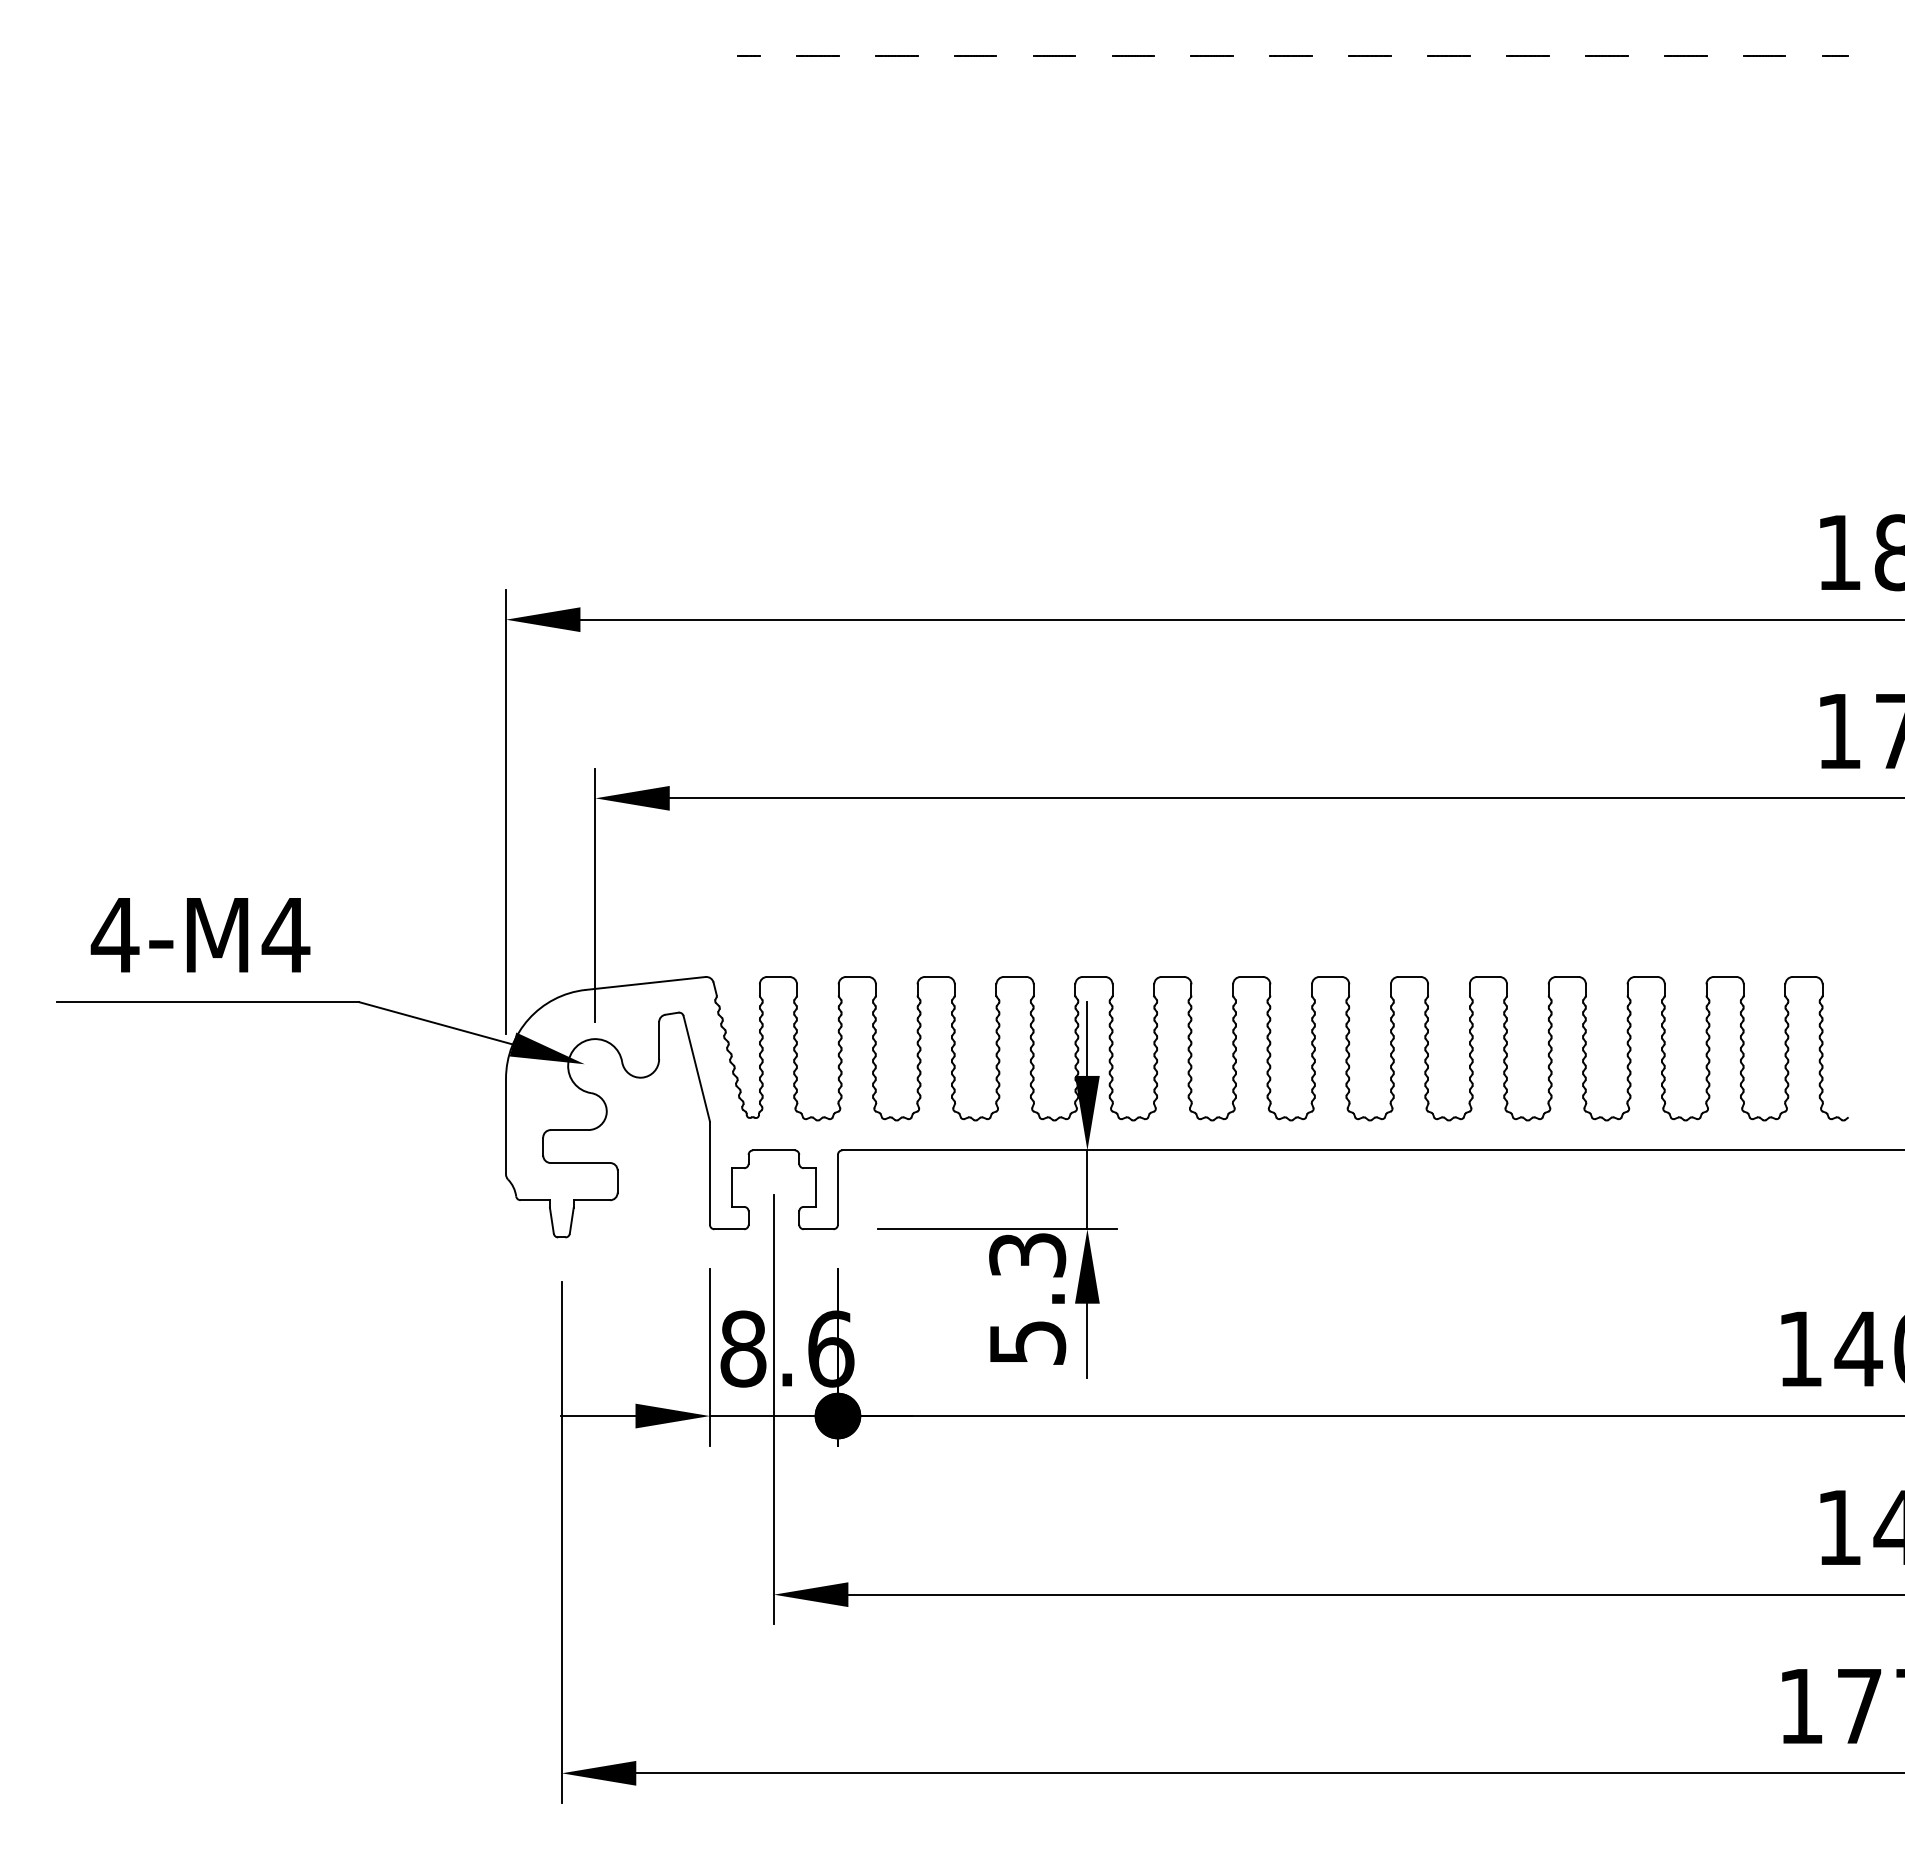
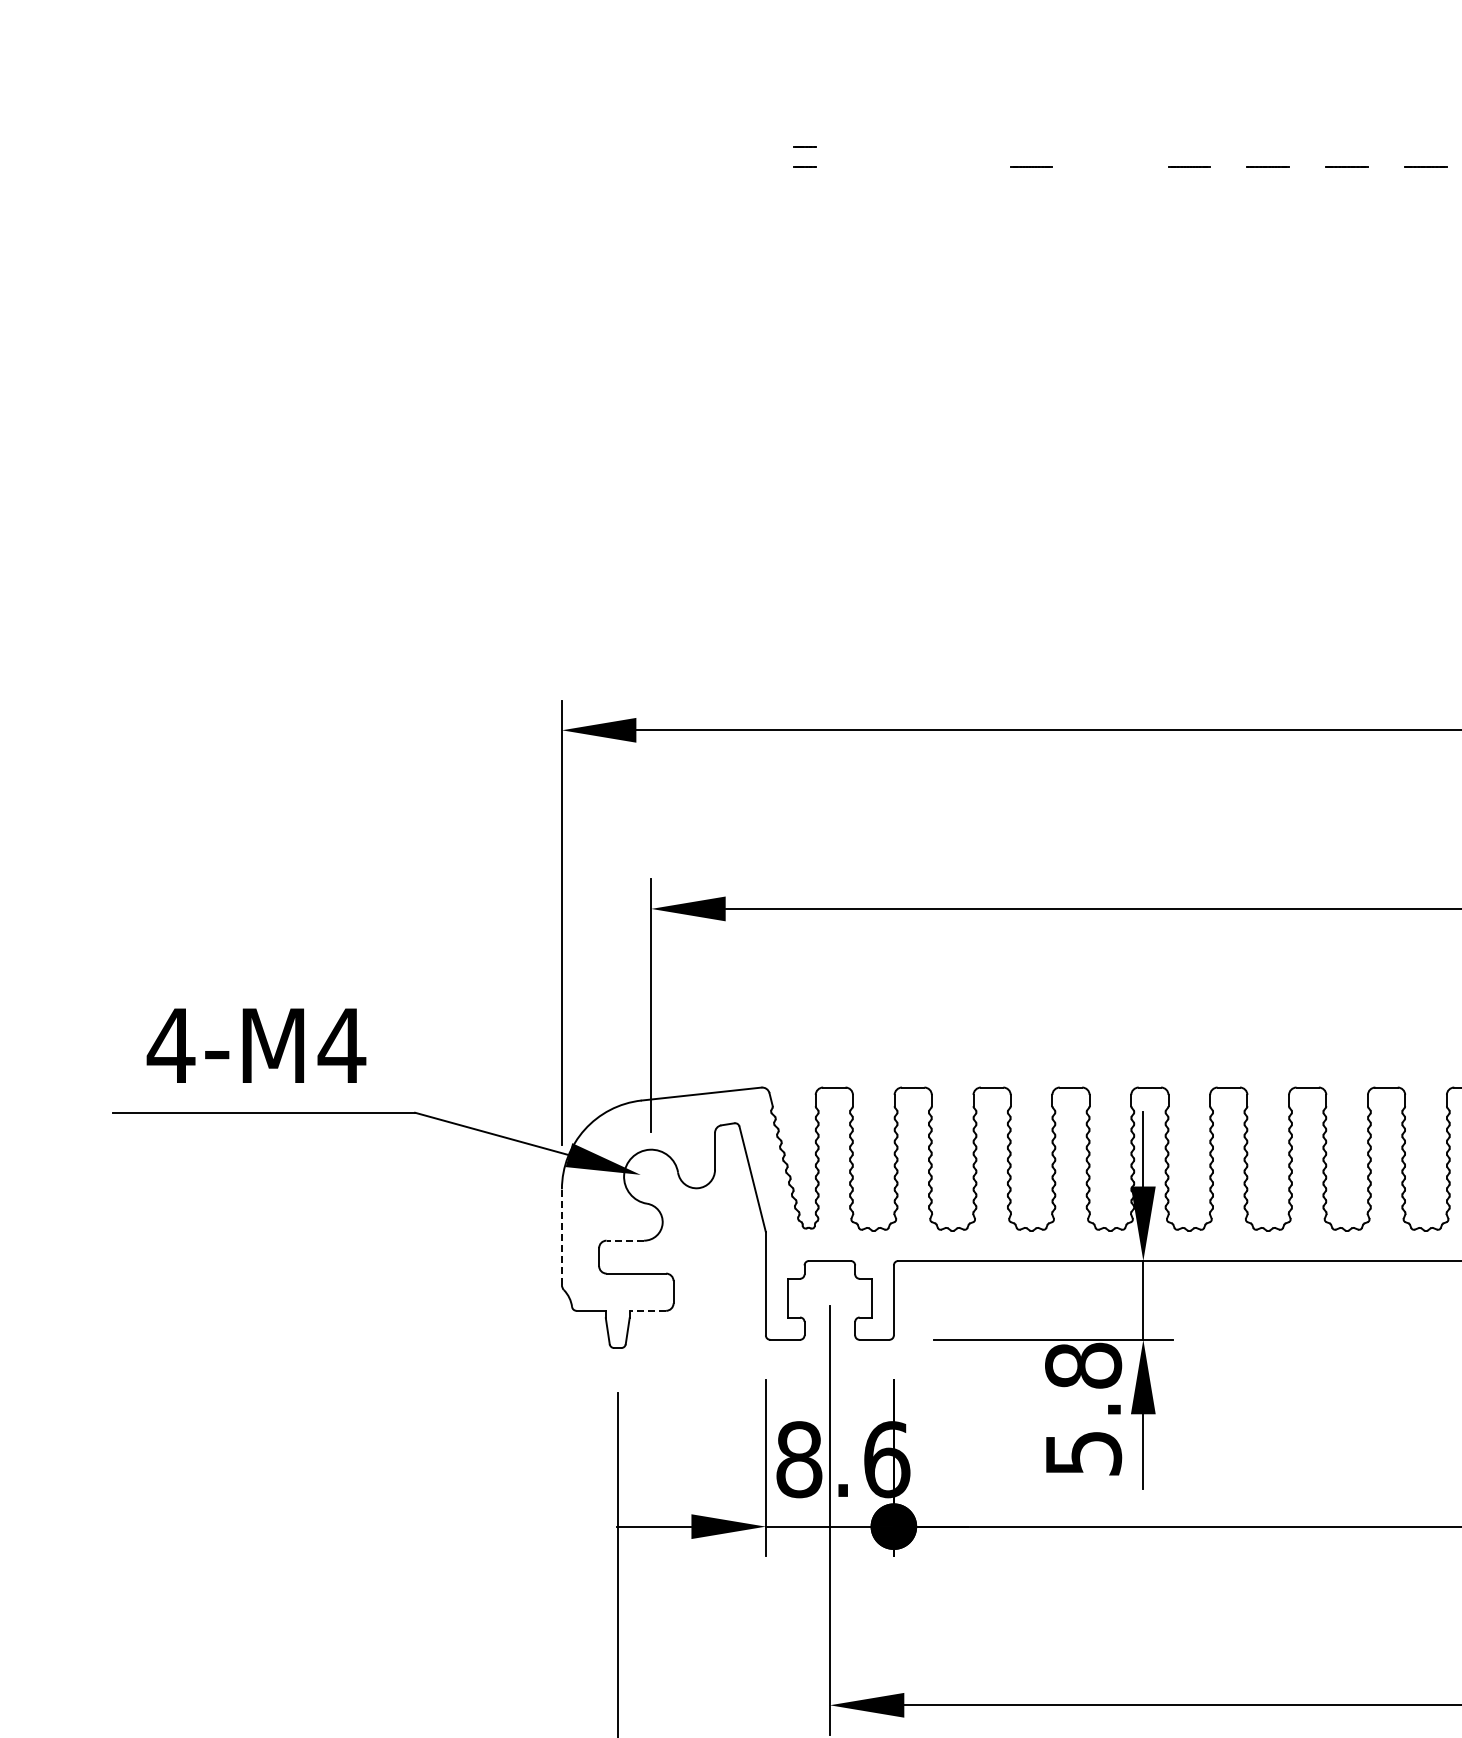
line: (748, 35) -> (804, 146), added
line: (817, 55) -> (873, 166), removed
line: (896, 55) -> (952, 166), removed
line: (1054, 55) -> (1110, 166), removed
line: (506, 1126) -> (562, 1237), solid -> dashed
line: (569, 1130) -> (625, 1241), solid -> dashed
line: (591, 1200) -> (647, 1311), solid -> dashed
text: (1027, 1255) -> (1083, 1366), 5.3 -> 5.8

